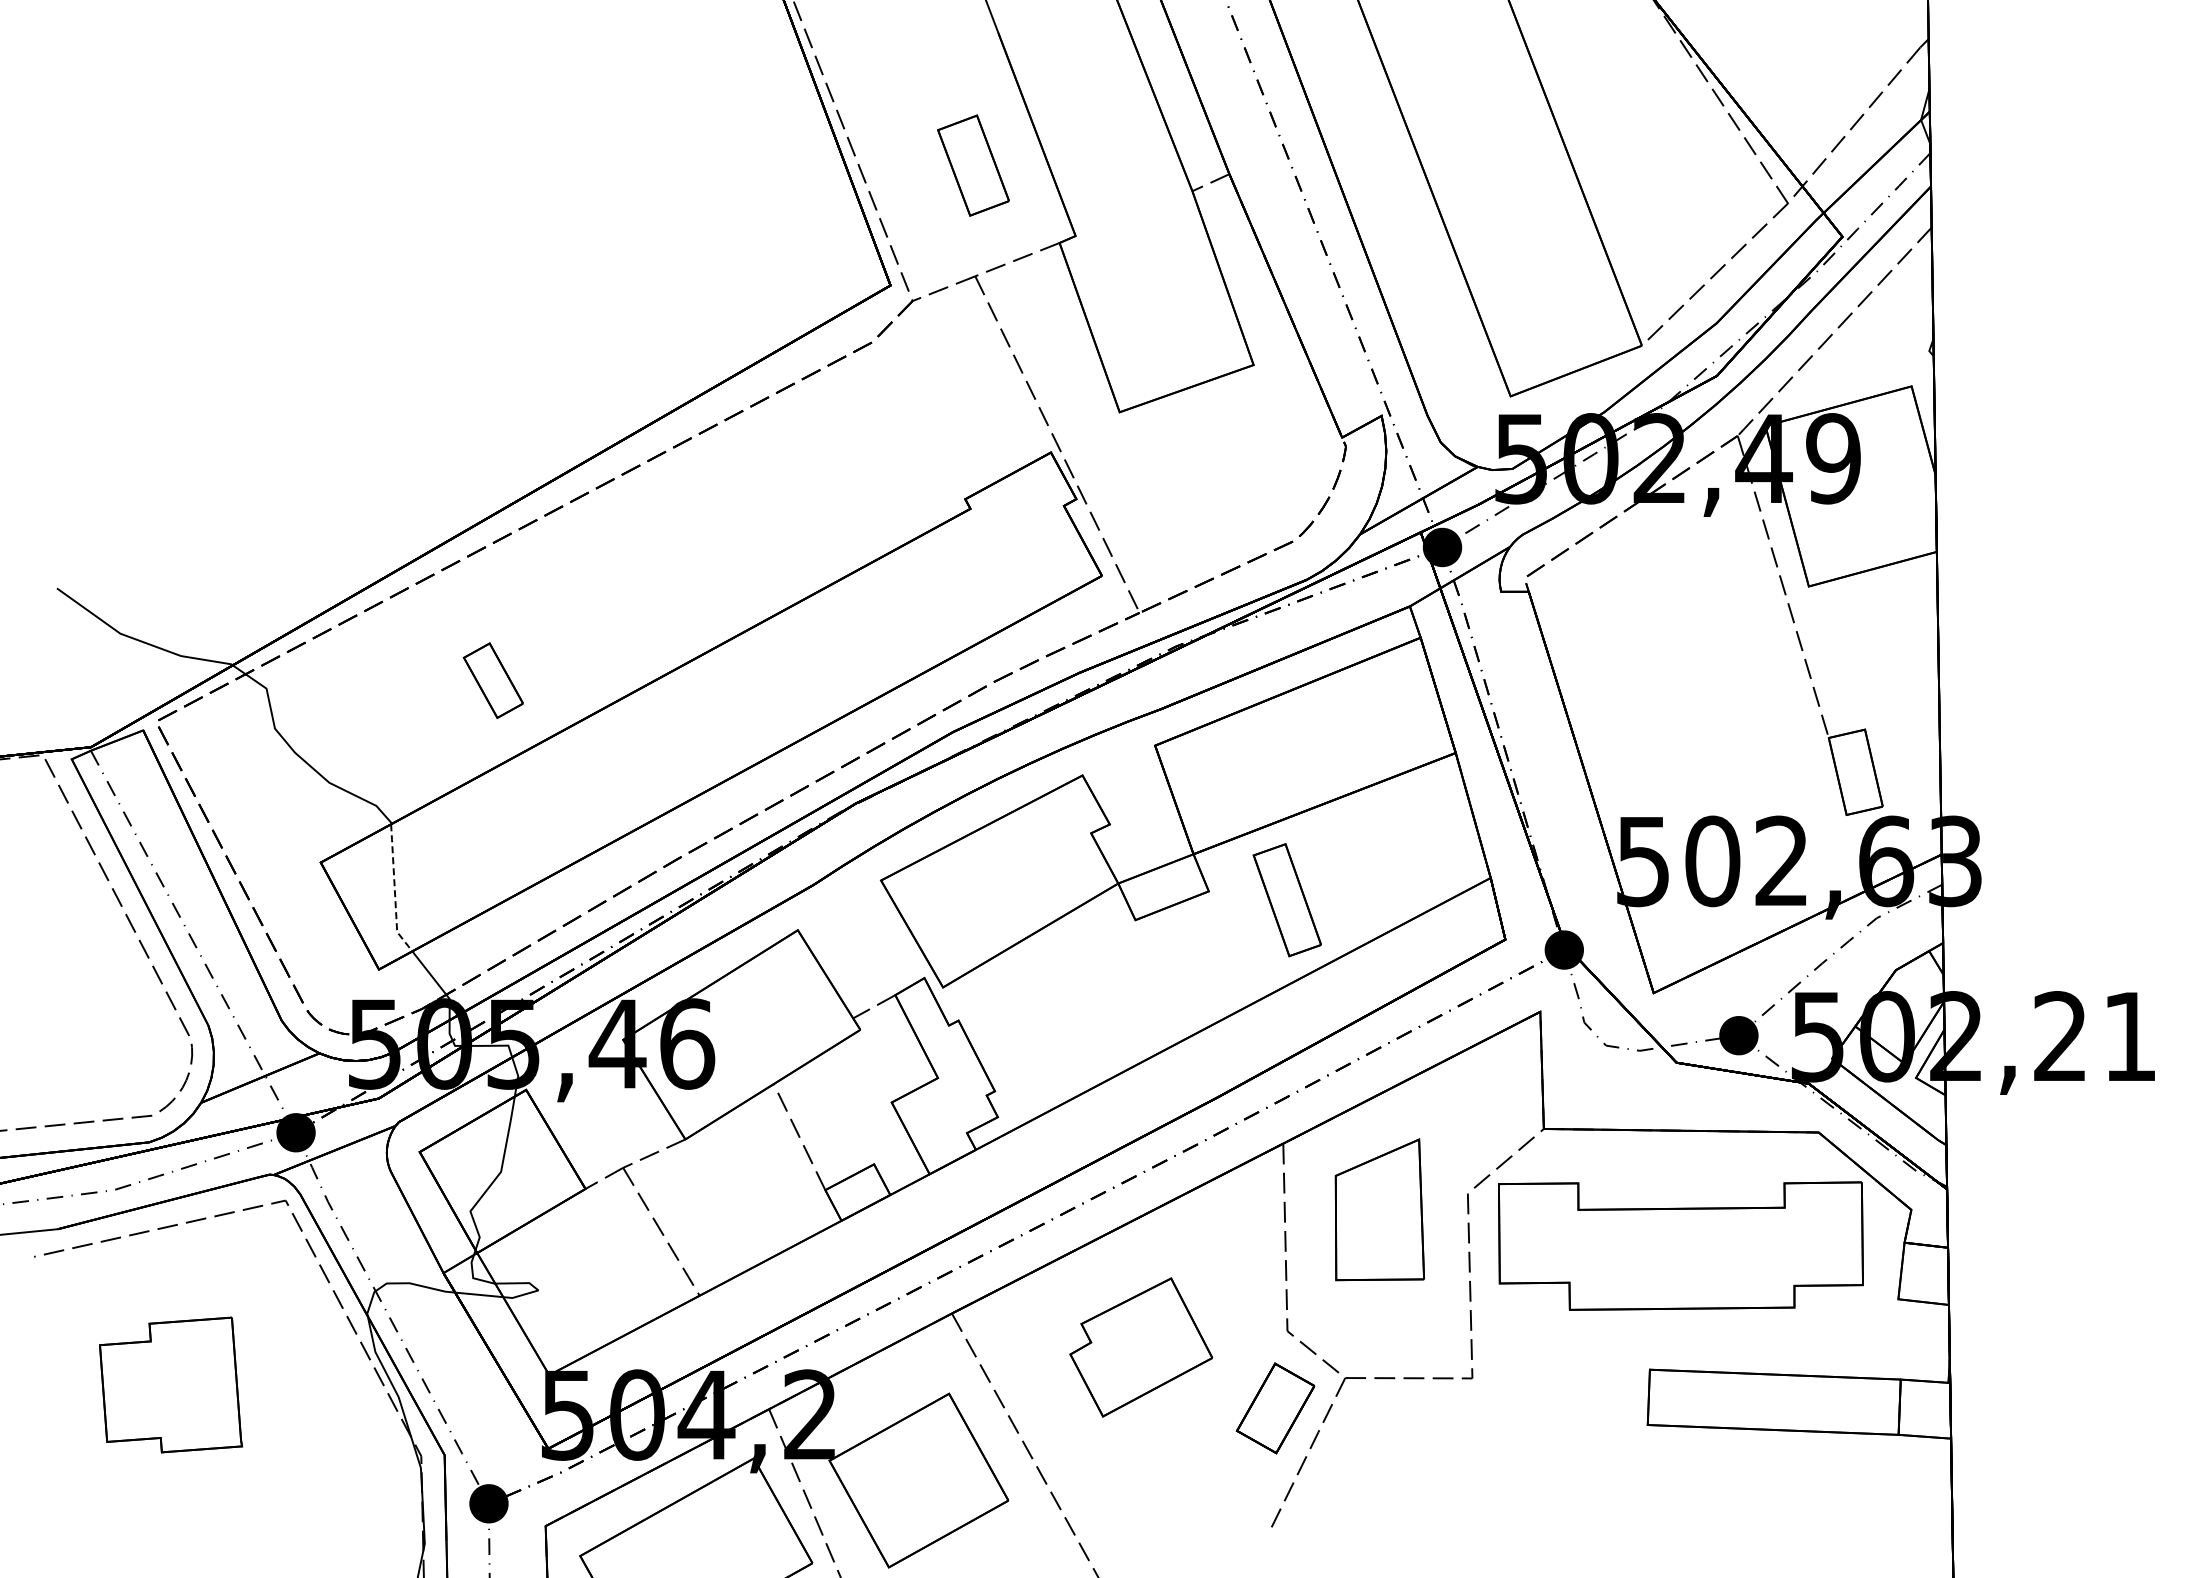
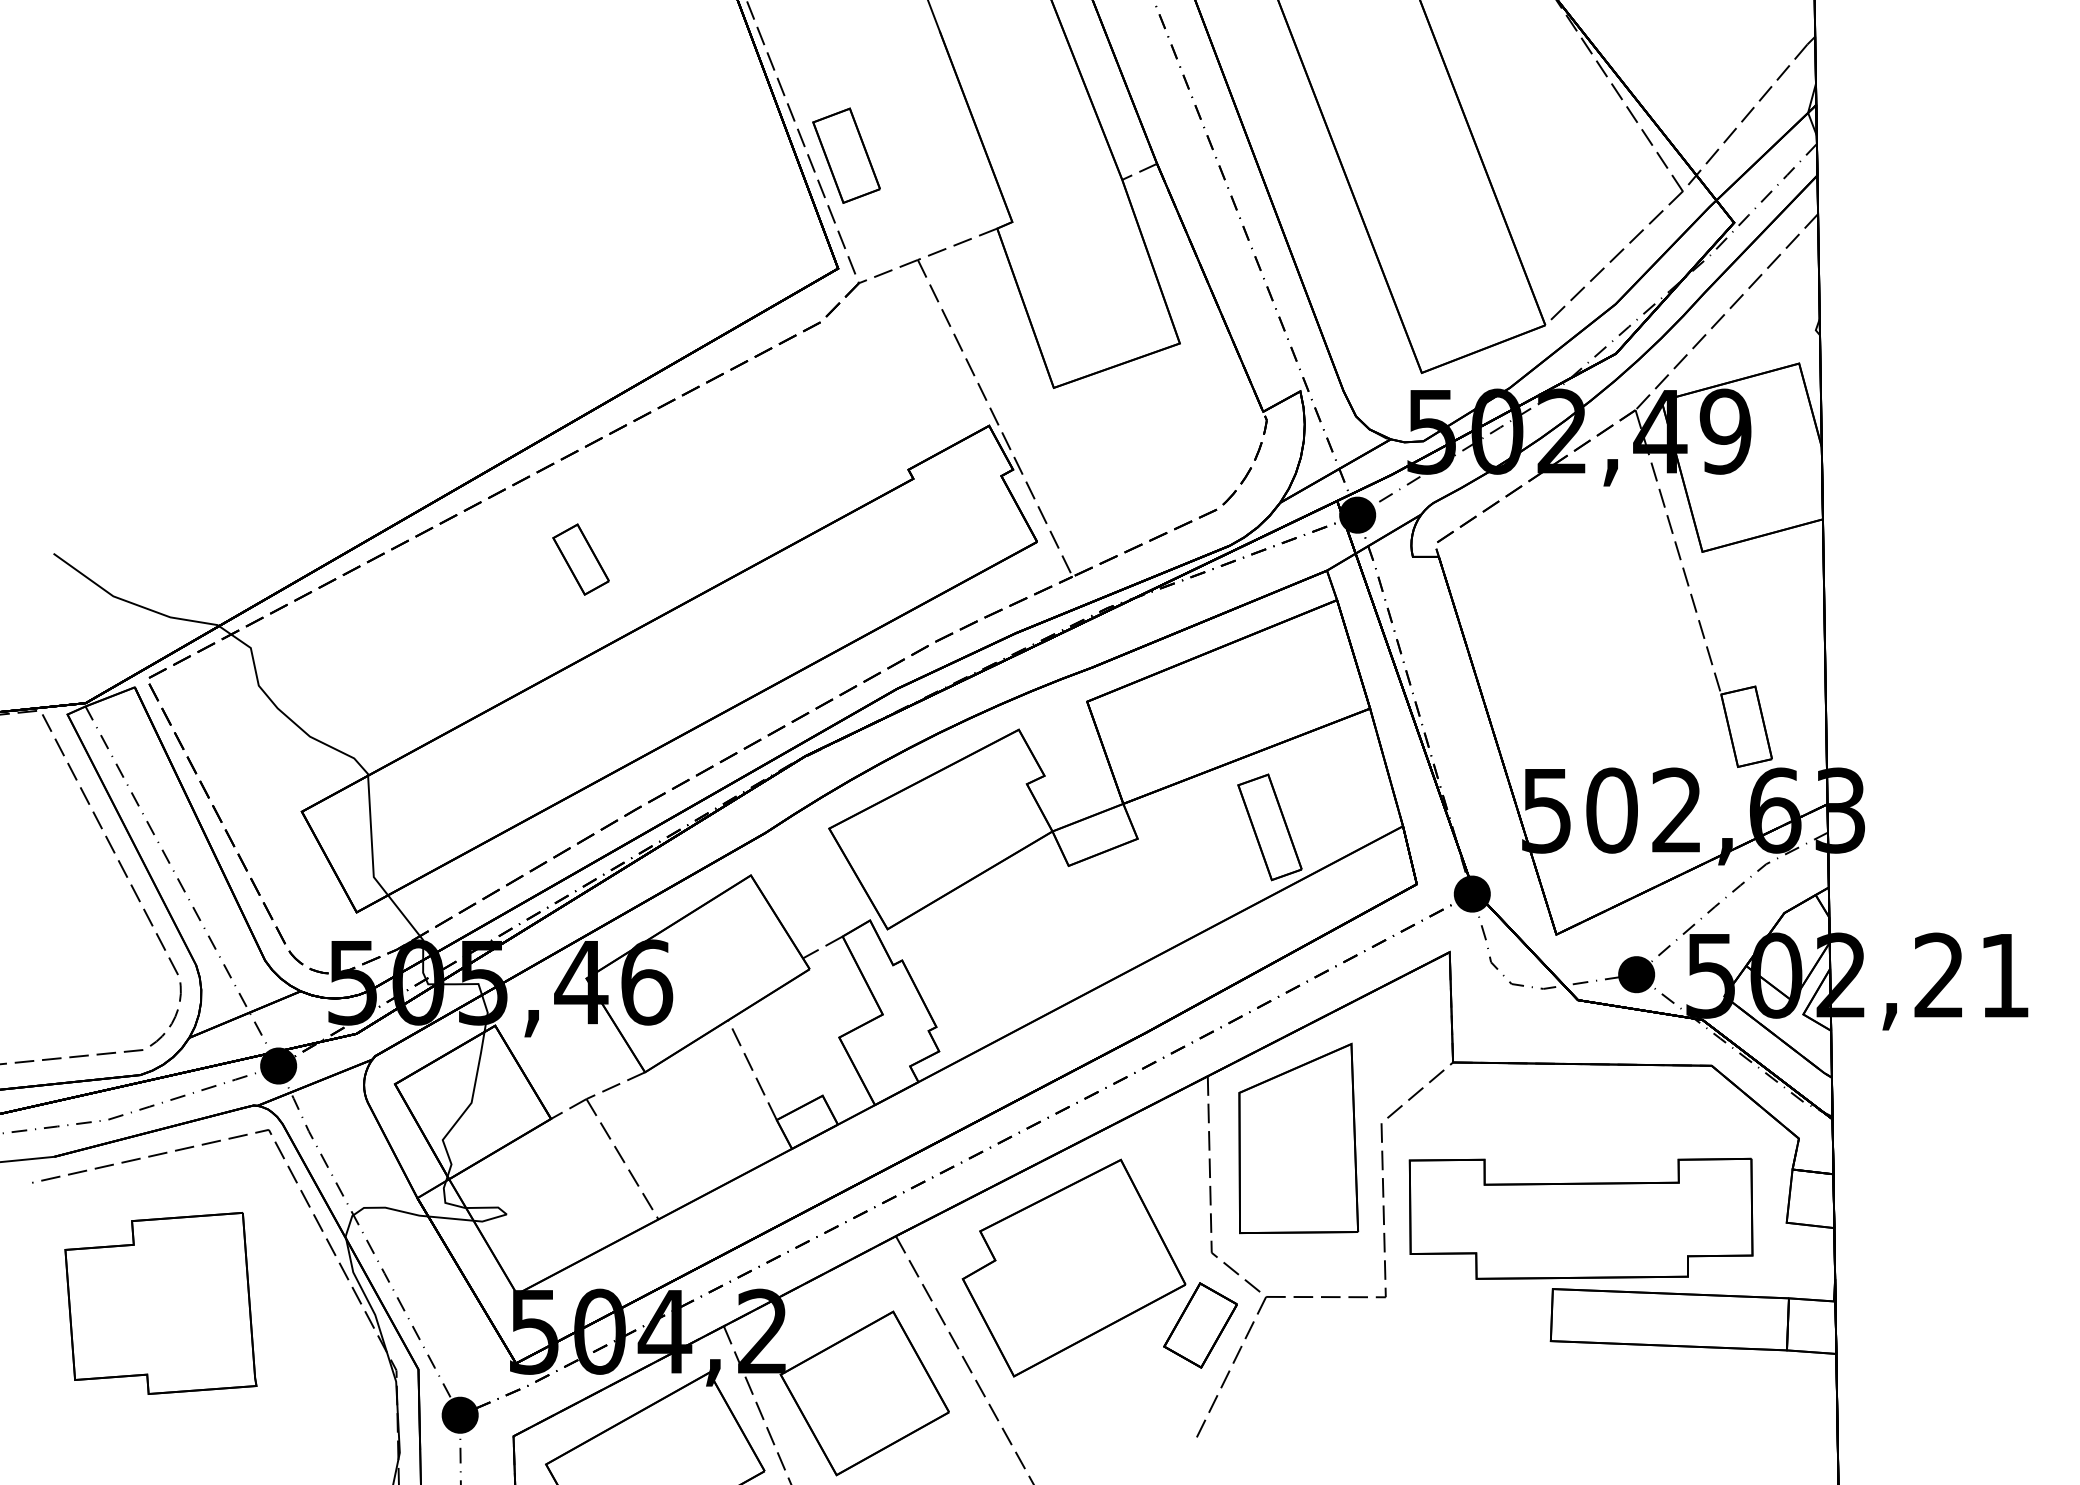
part: (973, 165) -> (846, 155), moved
part: (492, 680) -> (580, 559), moved
line: (394, 890) -> (371, 838), dashed -> solid
part: (1286, 900) -> (1269, 827), moved
part: (1379, 1209) -> (1298, 1138), size x1.43
part: (1680, 1245) -> (1580, 1218), moved
part: (1141, 1347) -> (1074, 1268), size x1.67
part: (170, 1384) -> (160, 1302), size x1.43

